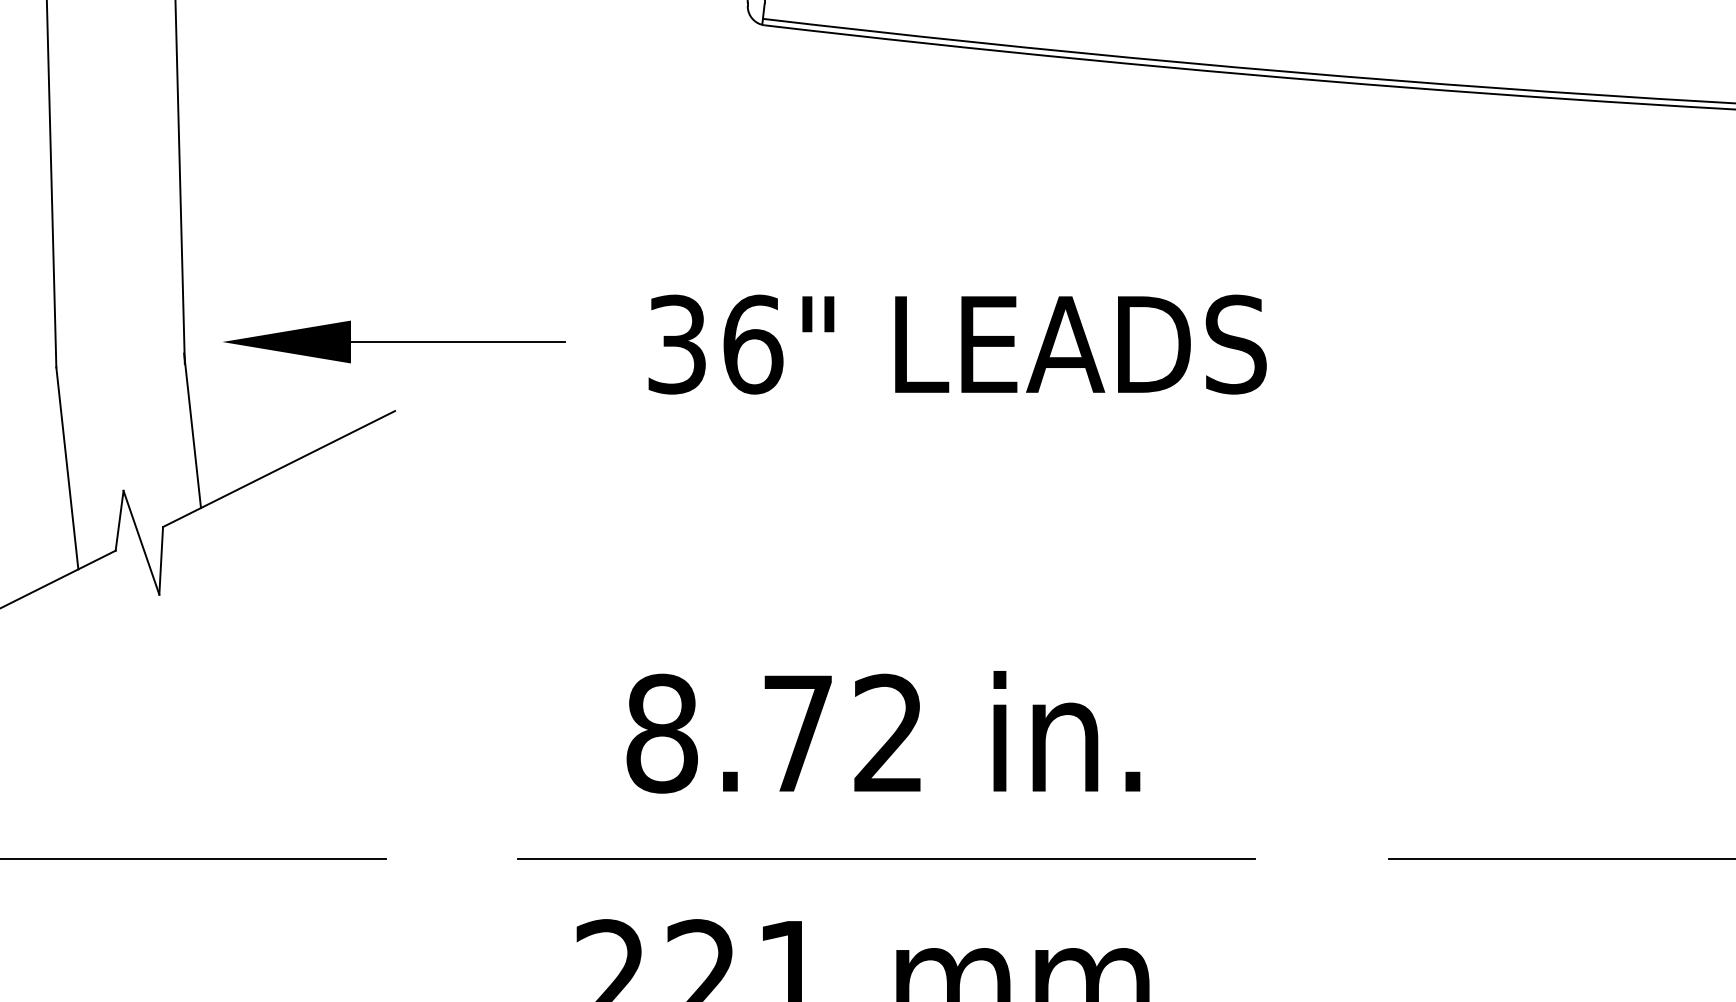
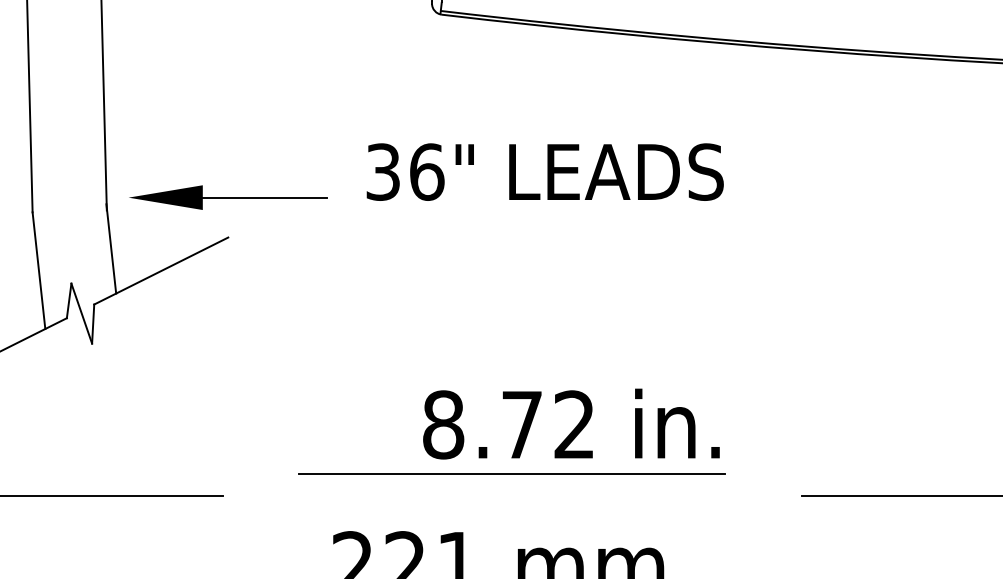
text: (956, 343) -> (544, 171), moved
text: (883, 731) -> (571, 423), moved
line: (885, 857) -> (511, 473), moved

